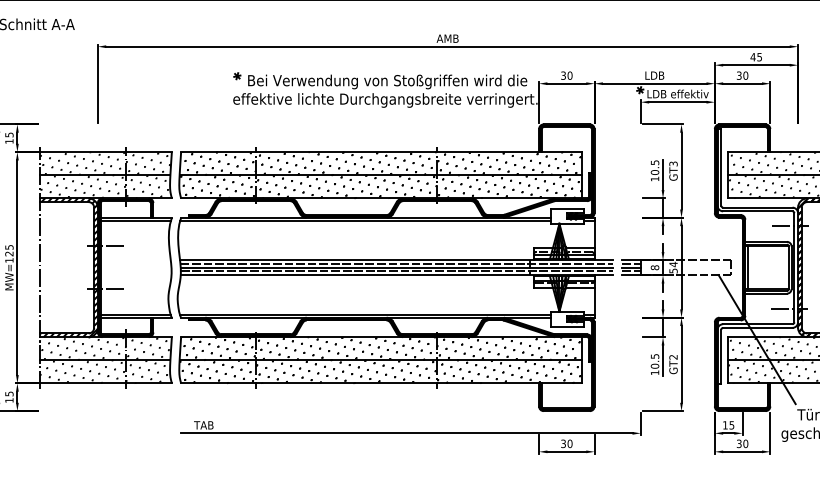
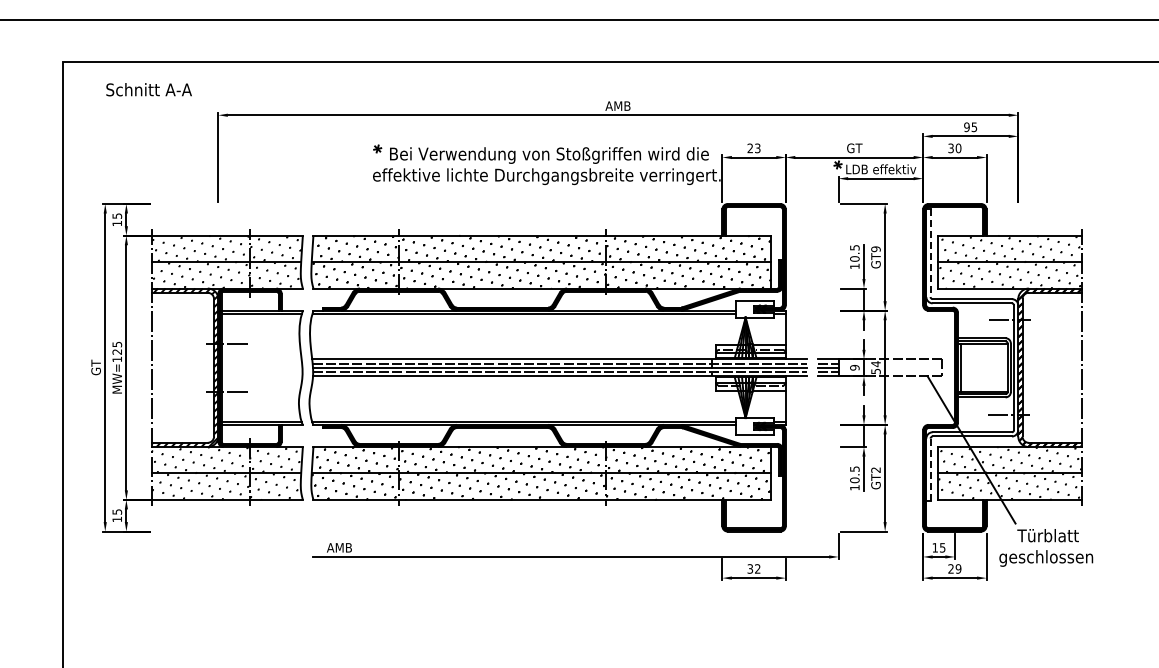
text: (752, 57) -> (966, 127), 45 -> 95
text: (566, 75) -> (753, 148), 30 -> 23
text: (654, 75) -> (854, 148), LDB -> GT
text: (673, 164) -> (875, 249), GT3 -> GT9
line: (721, 167) -> (930, 253), solid -> dashed
text: (654, 267) -> (854, 367), 8 -> 9
line: (721, 357) -> (930, 470), solid -> dashed
text: (203, 425) -> (339, 547), TAB -> AMB
text: (569, 443) -> (757, 568), 30 -> 32
text: (742, 443) -> (954, 568), 30 -> 29

